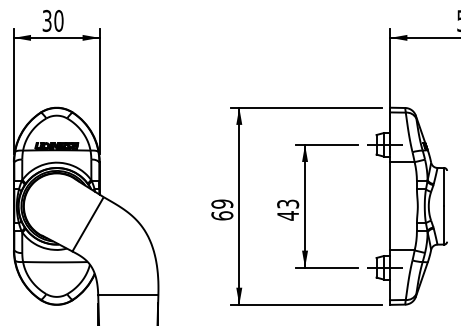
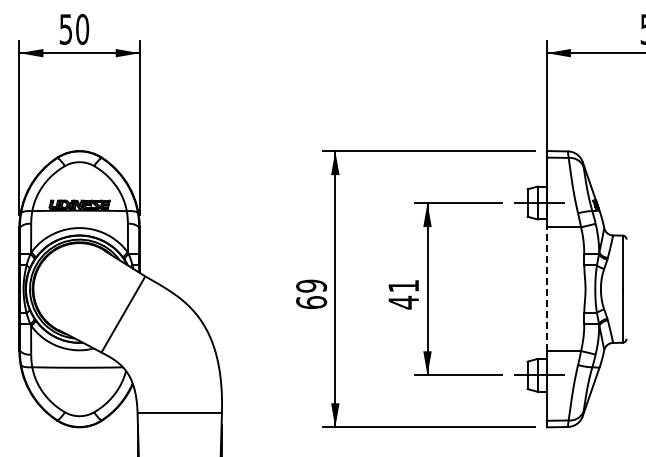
text: (47, 20) -> (66, 28), 30 -> 50
text: (287, 204) -> (403, 286), 43 -> 41
line: (389, 206) -> (546, 289), solid -> dashed

